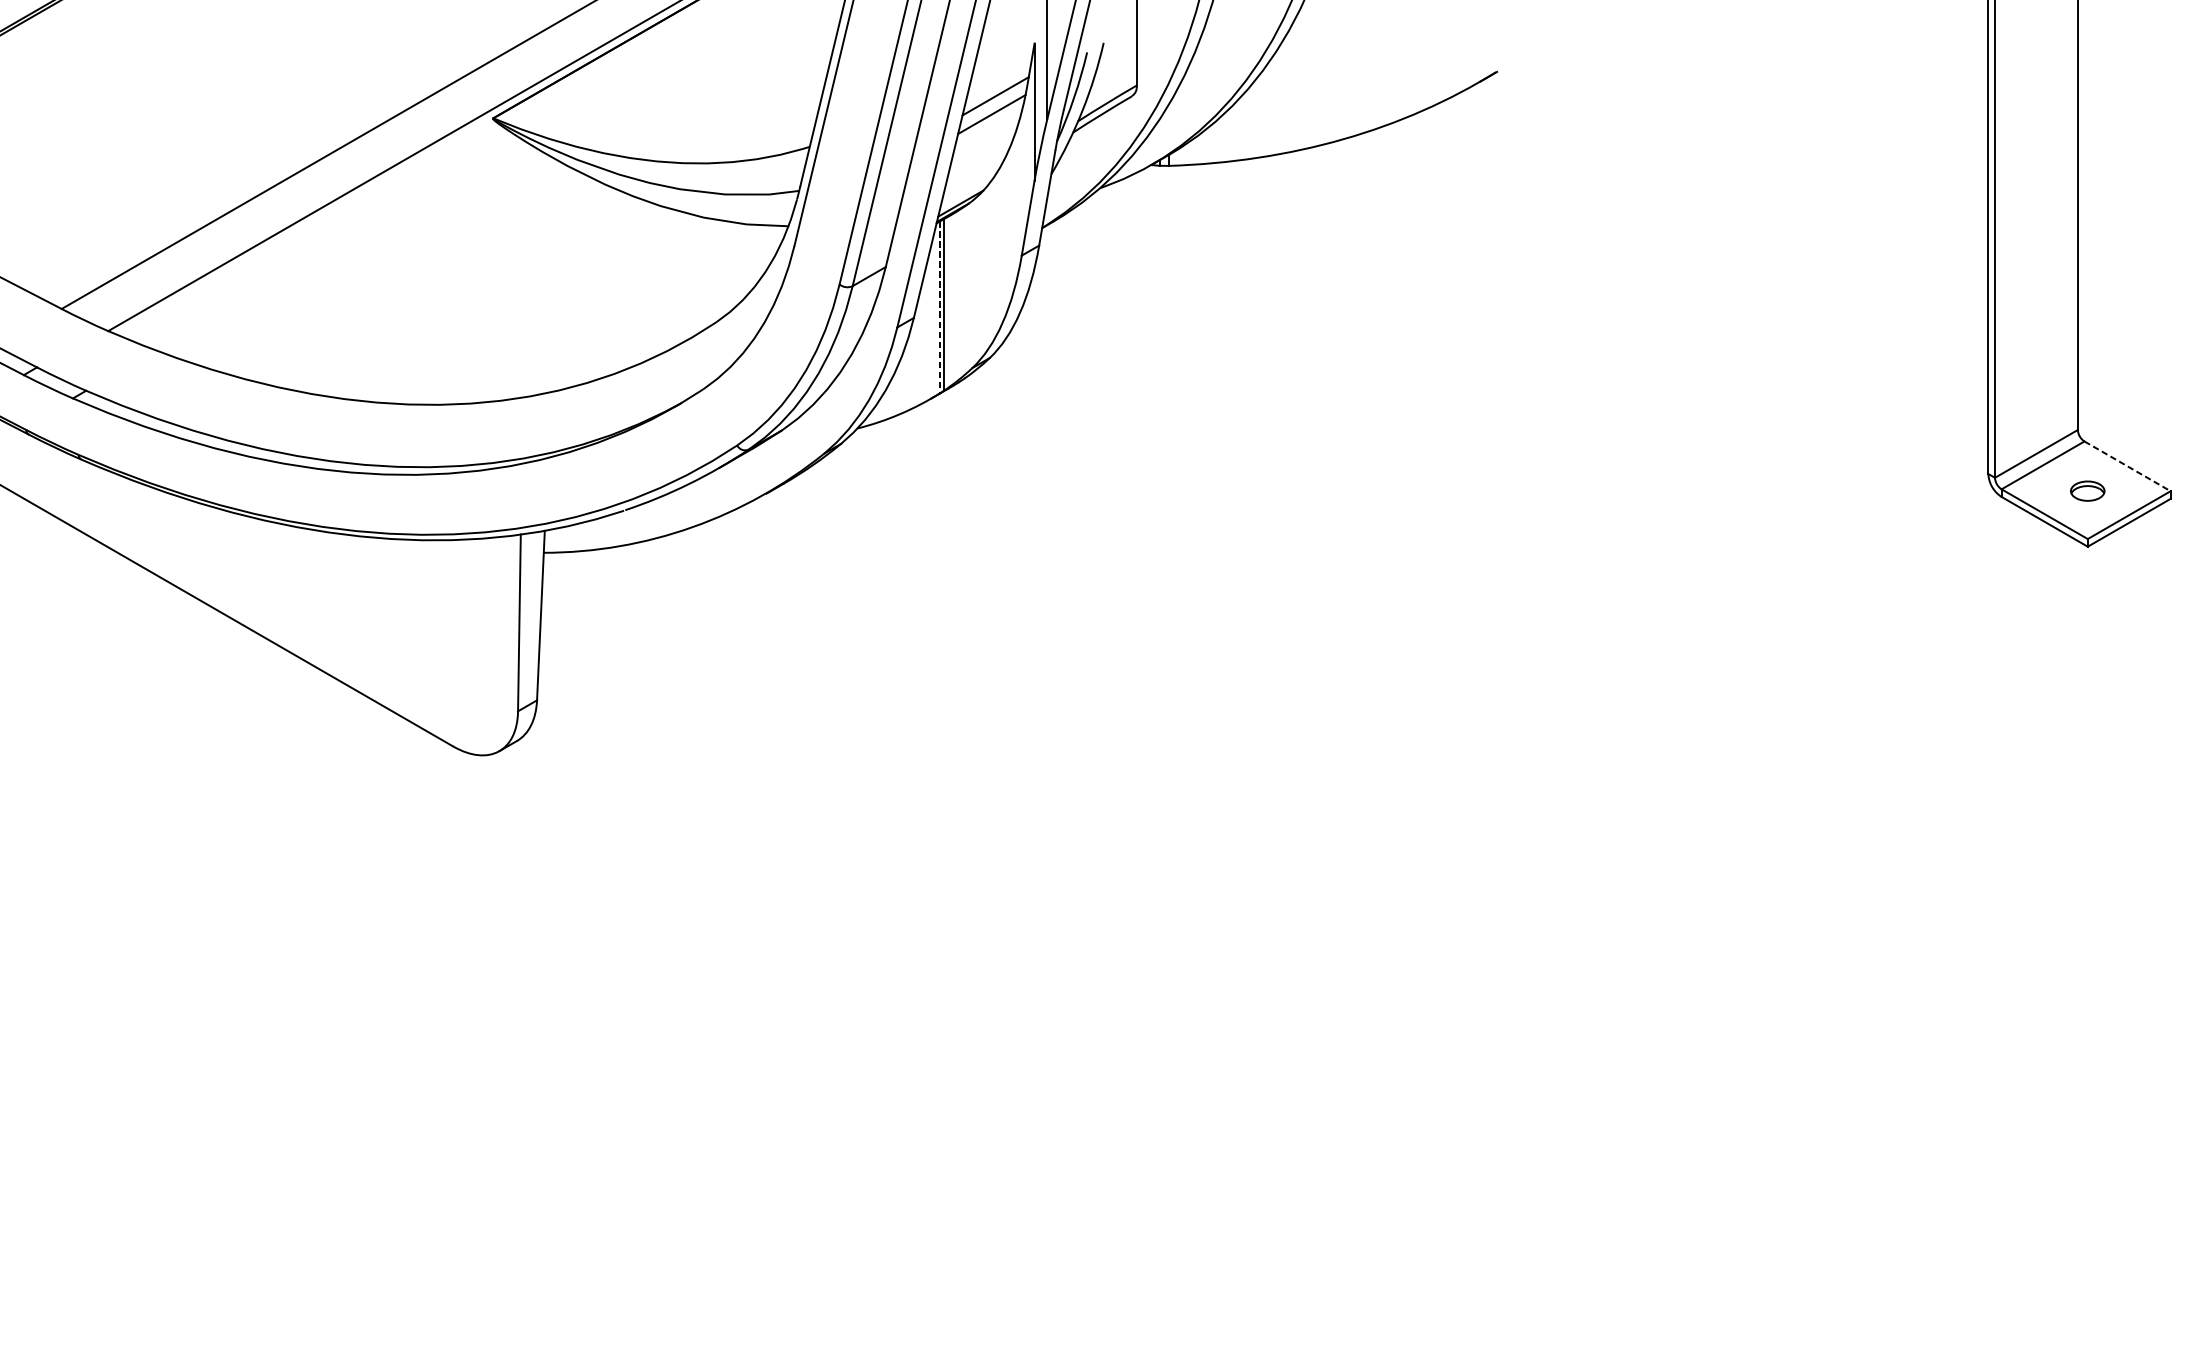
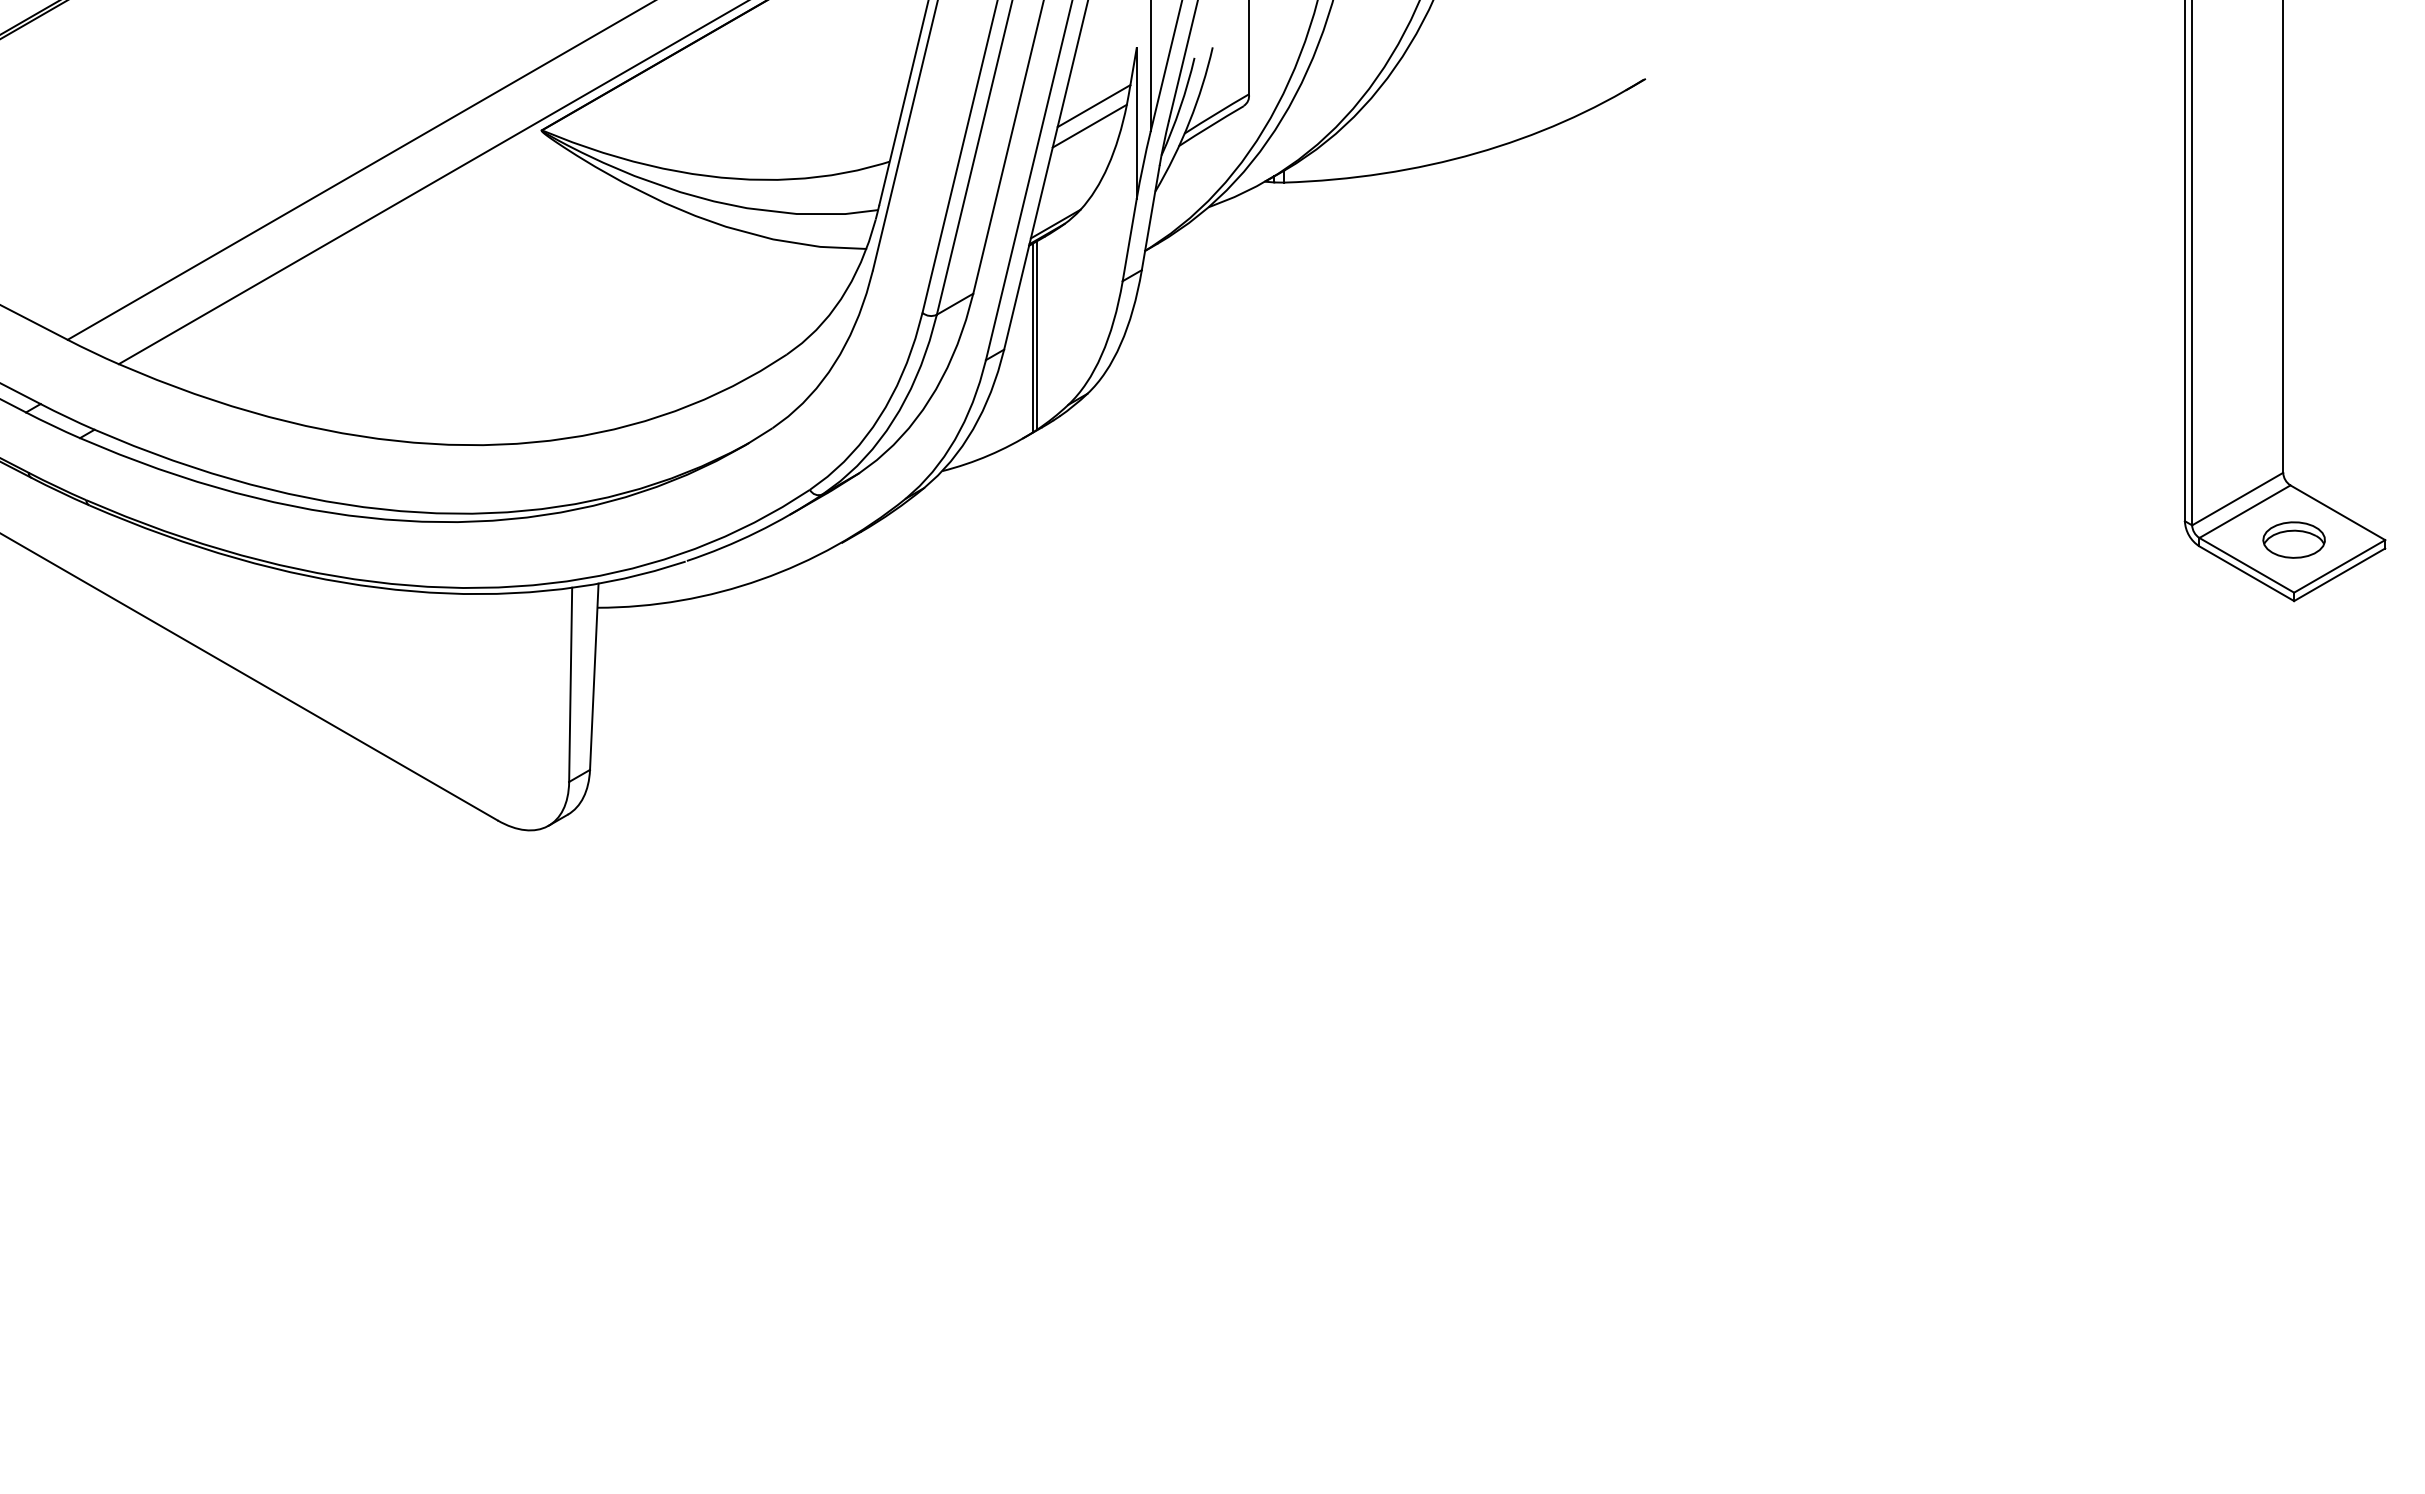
line: (939, 307) -> (1032, 338), dashed -> solid
line: (2127, 466) -> (2337, 512), dashed -> solid
part: (2087, 490) -> (2293, 539), size x1.67

